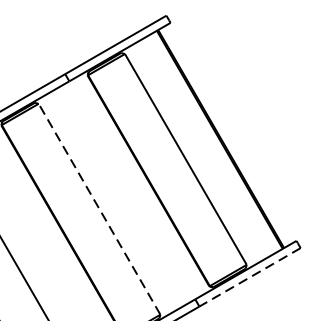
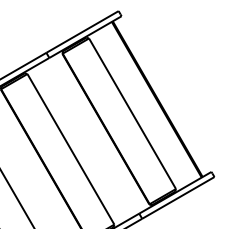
line: (98, 209) -> (70, 149), dashed -> solid
line: (250, 276) -> (178, 197), dashed -> solid

